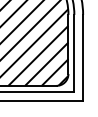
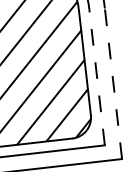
line: (74, 52) -> (97, 76), solid -> dashed
line: (83, 57) -> (114, 83), solid -> dashed

